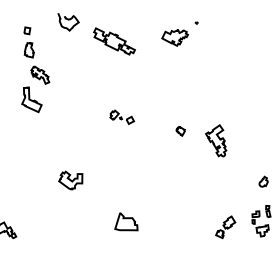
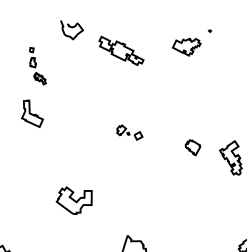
part: (36, 55) -> (37, 66), size x0.6
part: (180, 131) -> (192, 147), size x1.6
part: (70, 180) -> (74, 200), size x1.4

